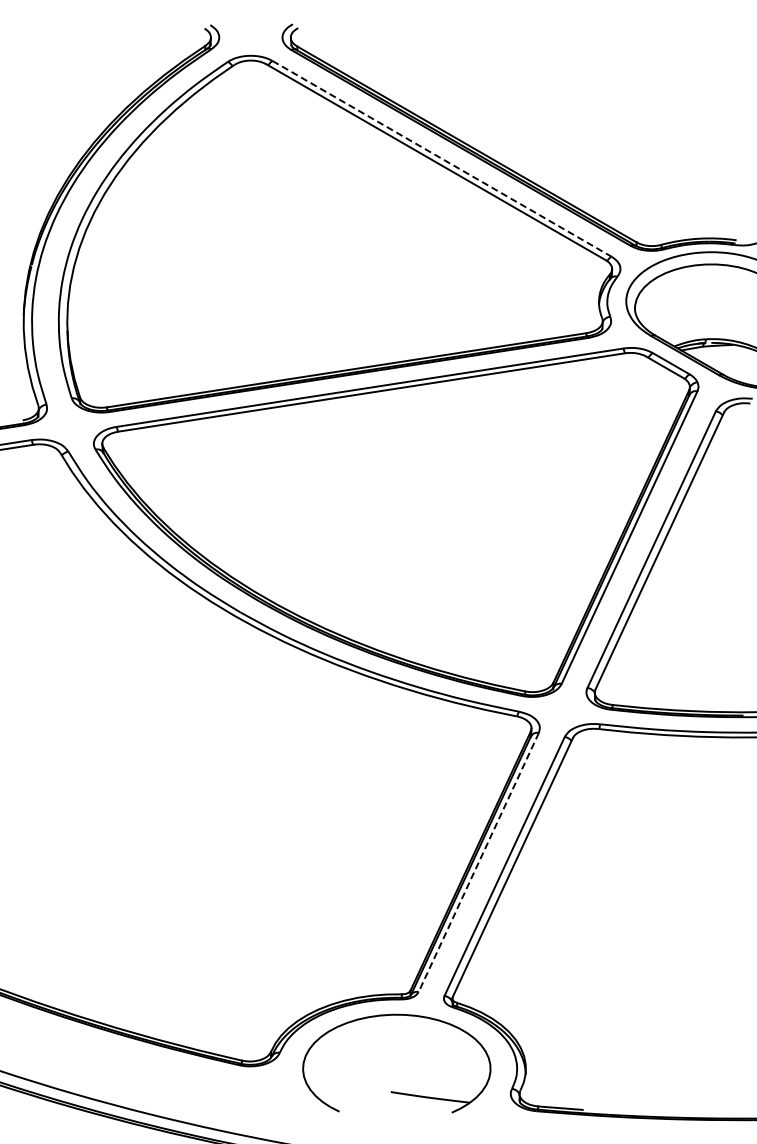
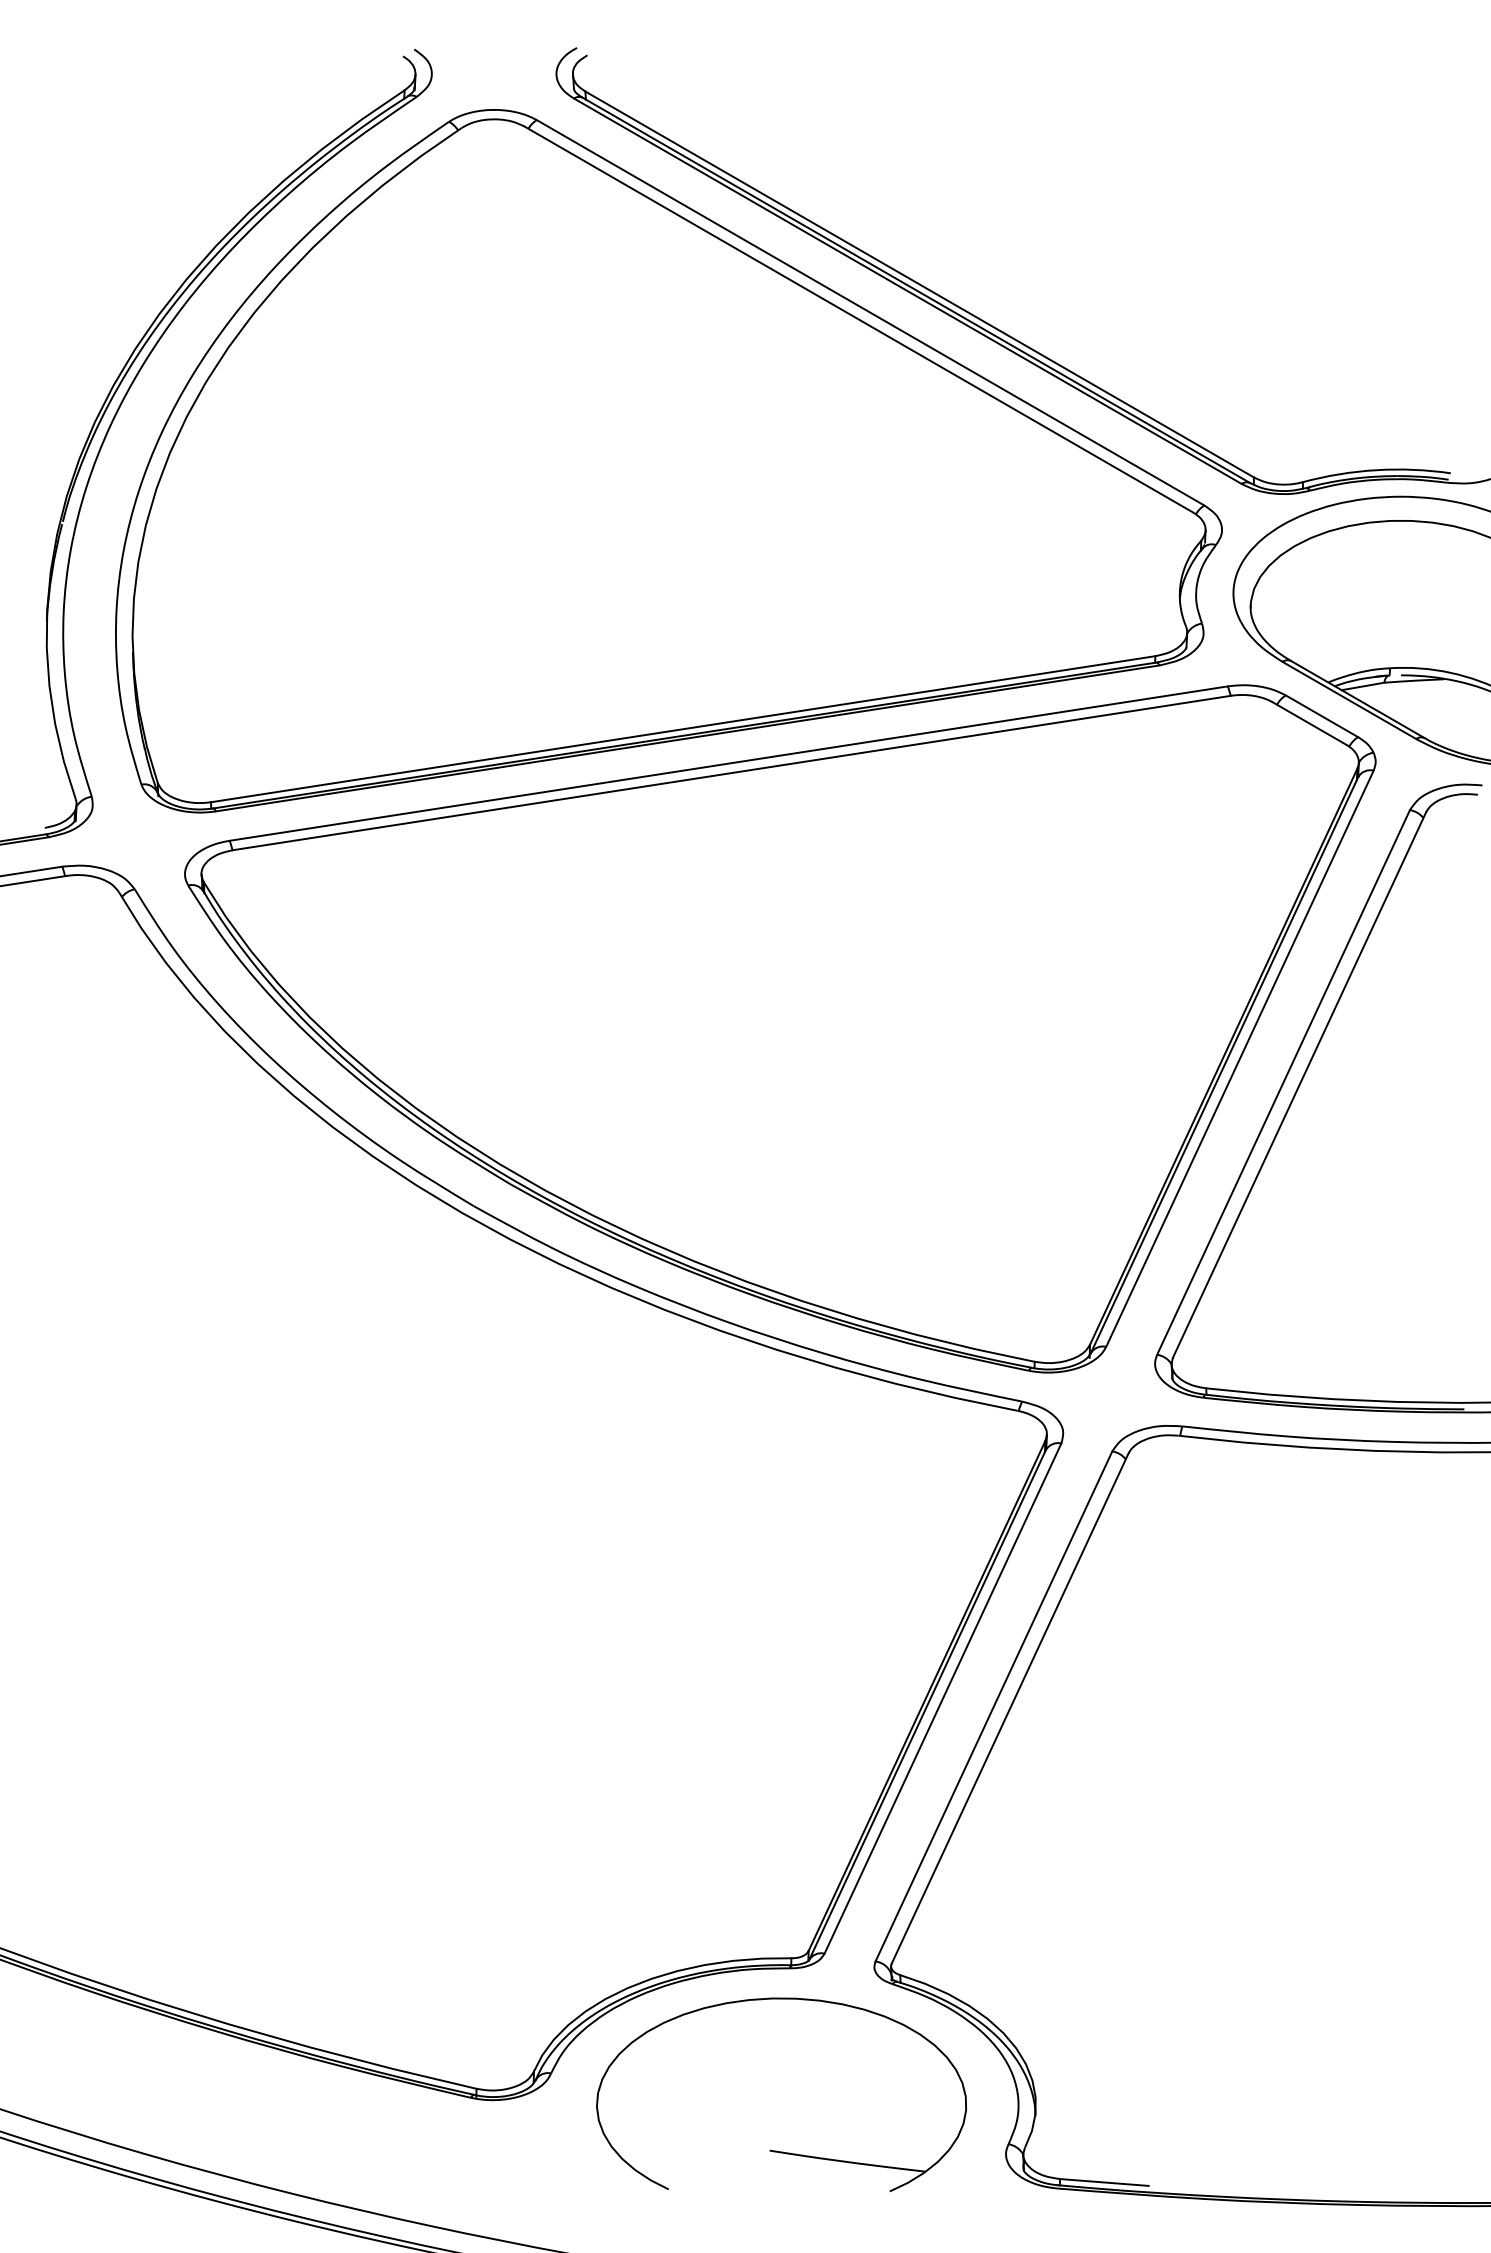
line: (442, 158) -> (871, 312), dashed -> solid
line: (478, 862) -> (942, 1698), dashed -> solid

